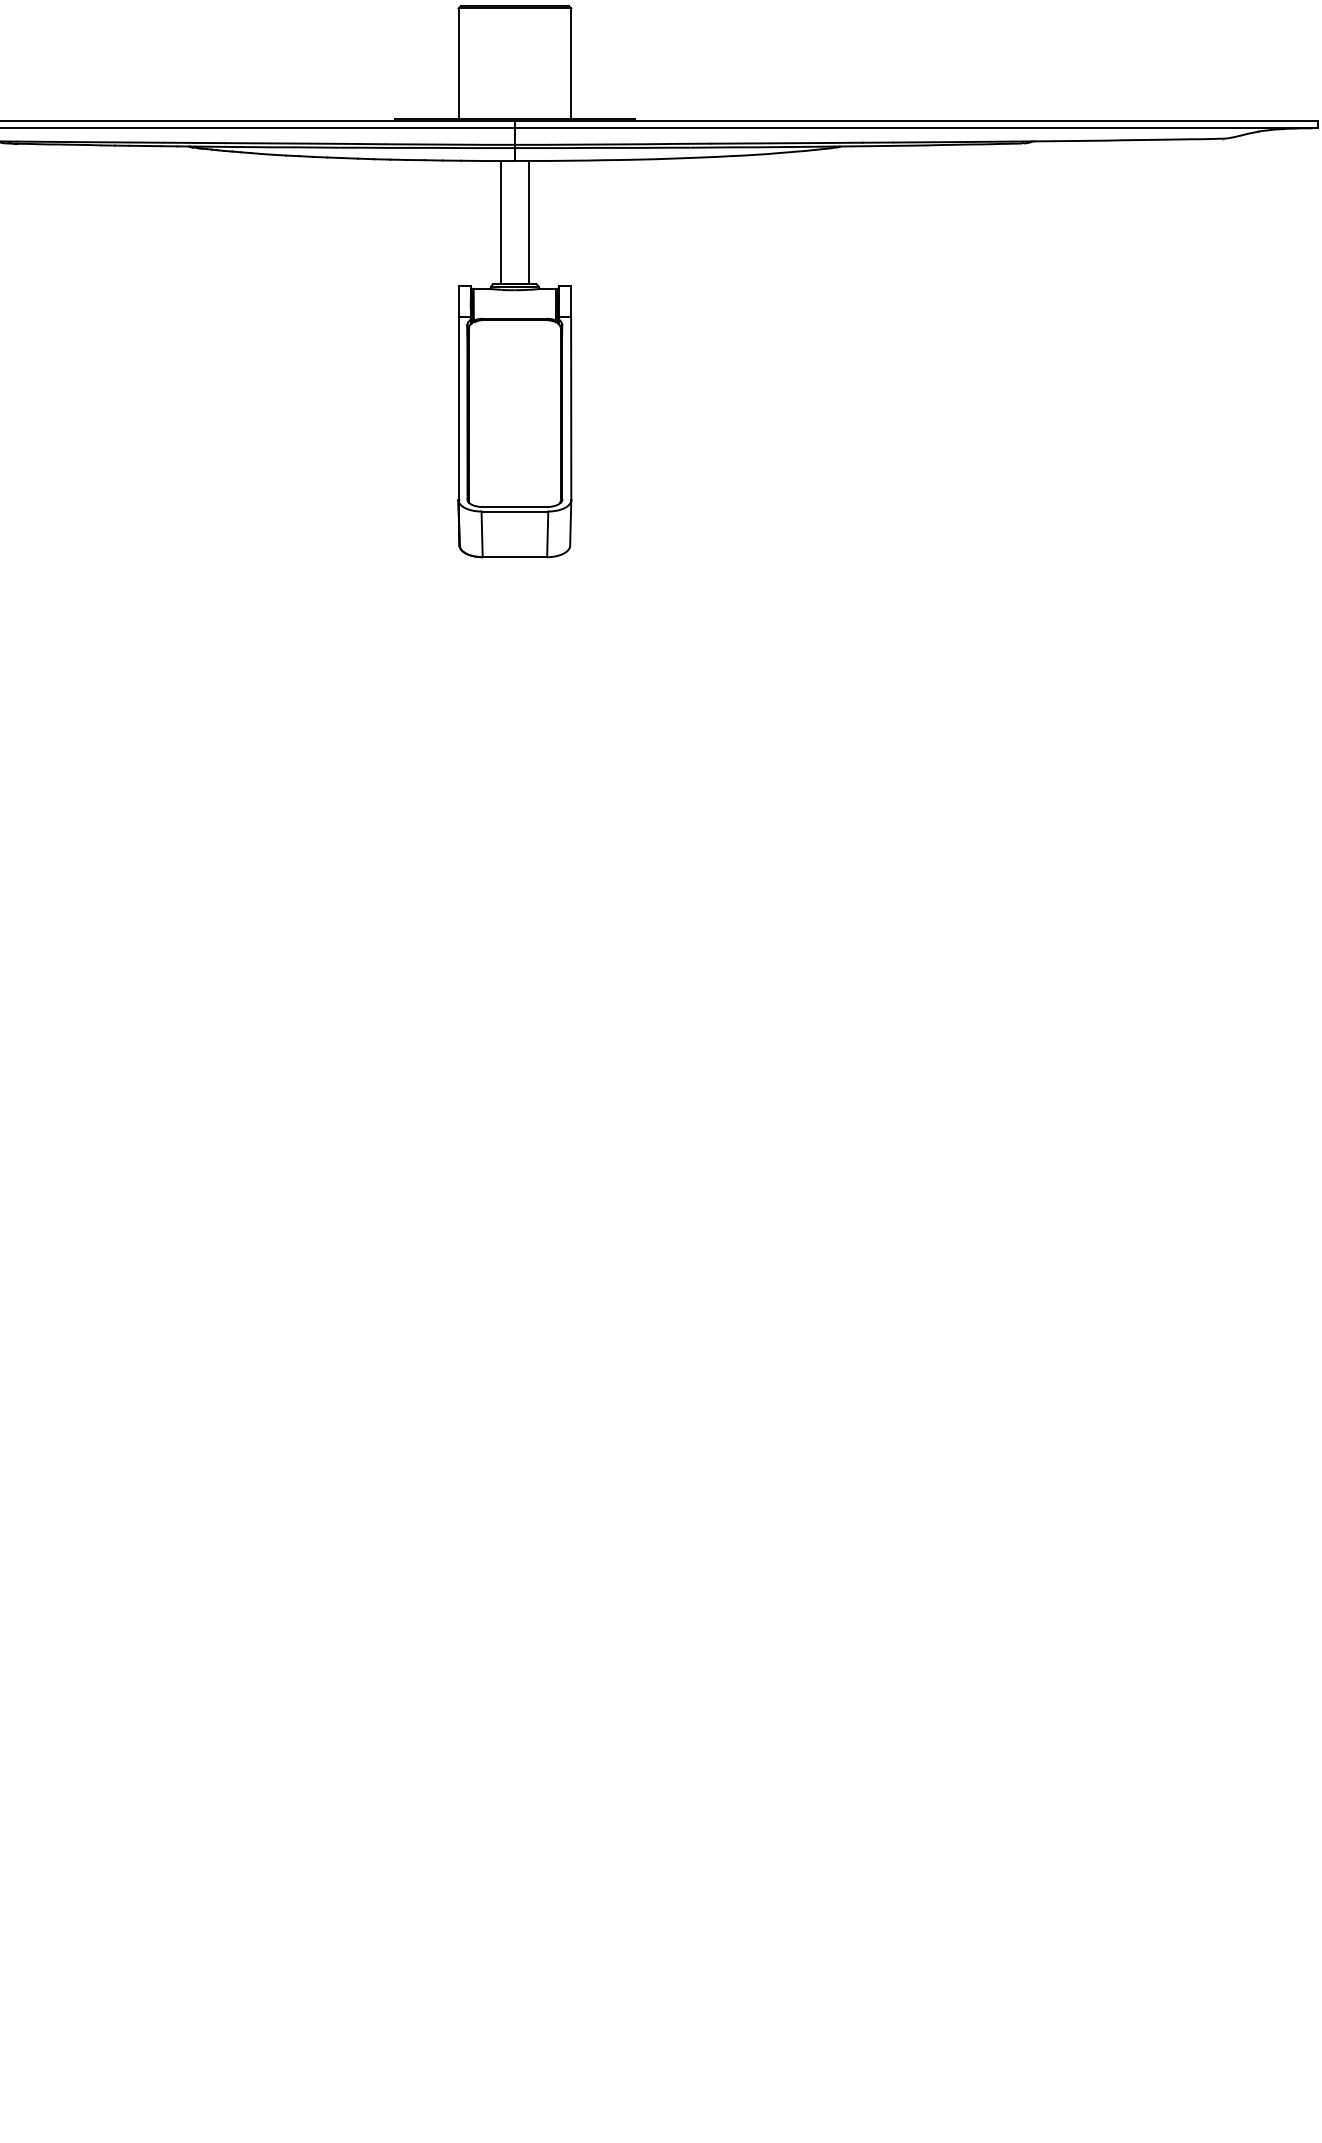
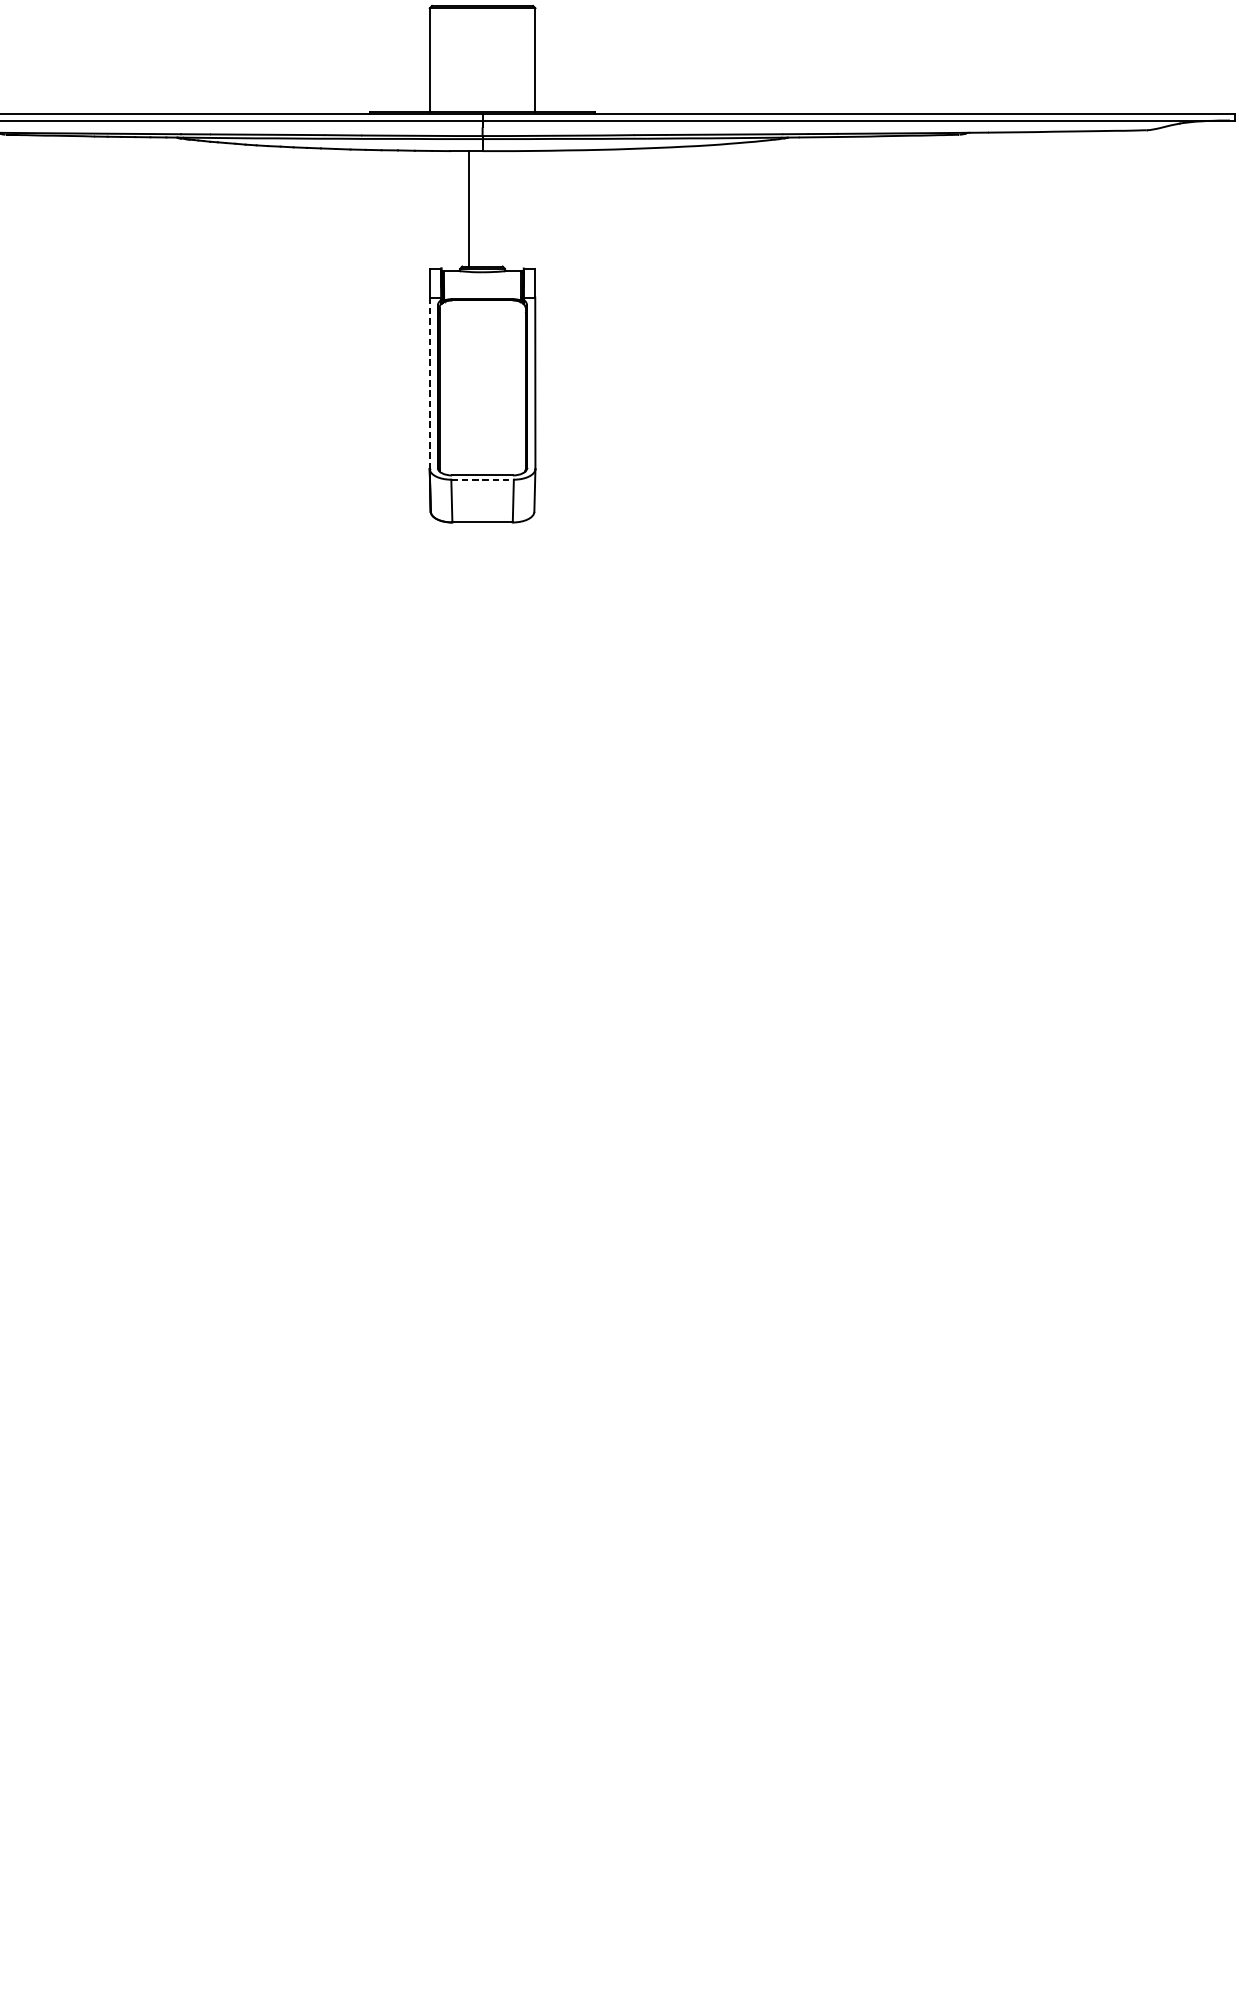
line: (529, 222) -> (496, 208), removed
line: (458, 409) -> (429, 384), solid -> dashed
line: (515, 511) -> (483, 479), solid -> dashed

